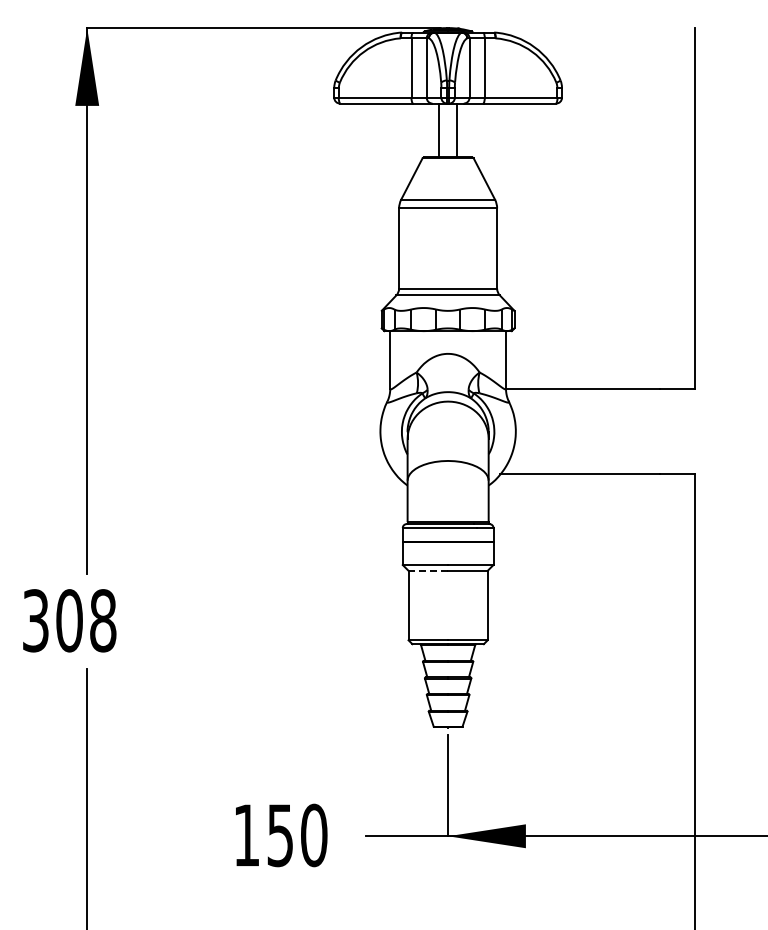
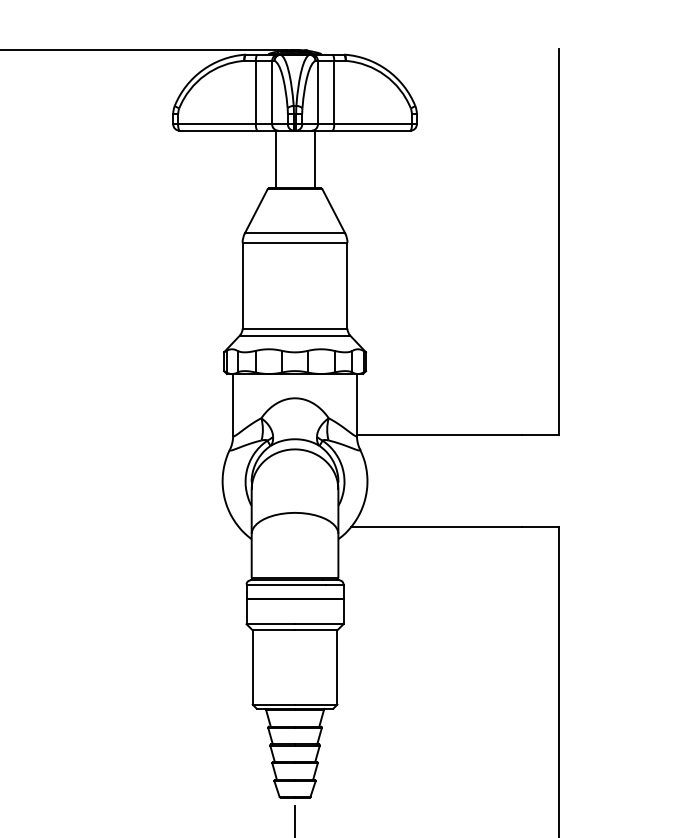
line: (439, 130) -> (314, 159), moved
line: (456, 130) -> (275, 159), moved
line: (428, 570) -> (274, 630), dashed -> solid

